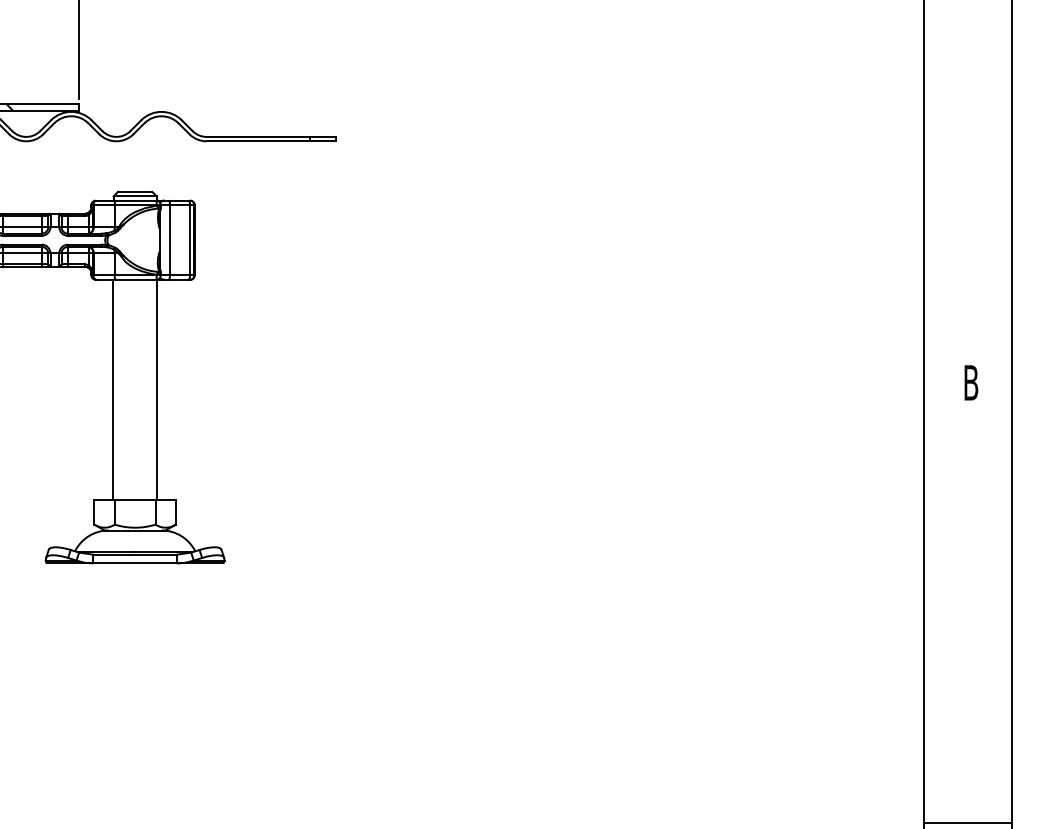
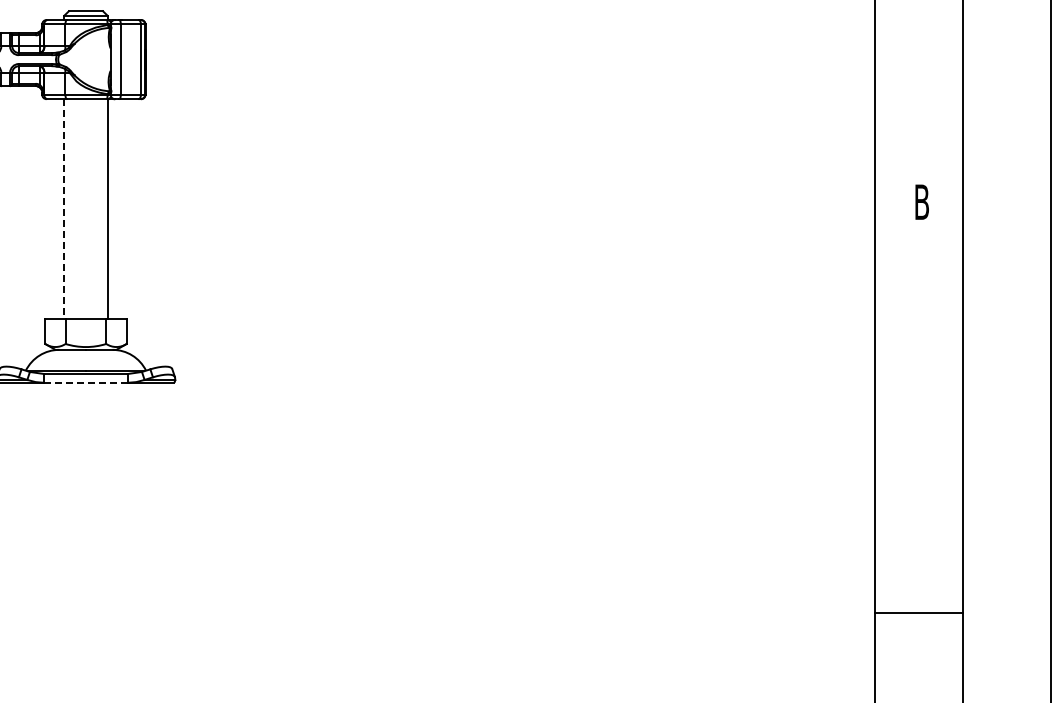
line: (113, 389) -> (64, 208), solid -> dashed
line: (135, 563) -> (86, 382), solid -> dashed
line: (968, 822) -> (919, 612), moved

